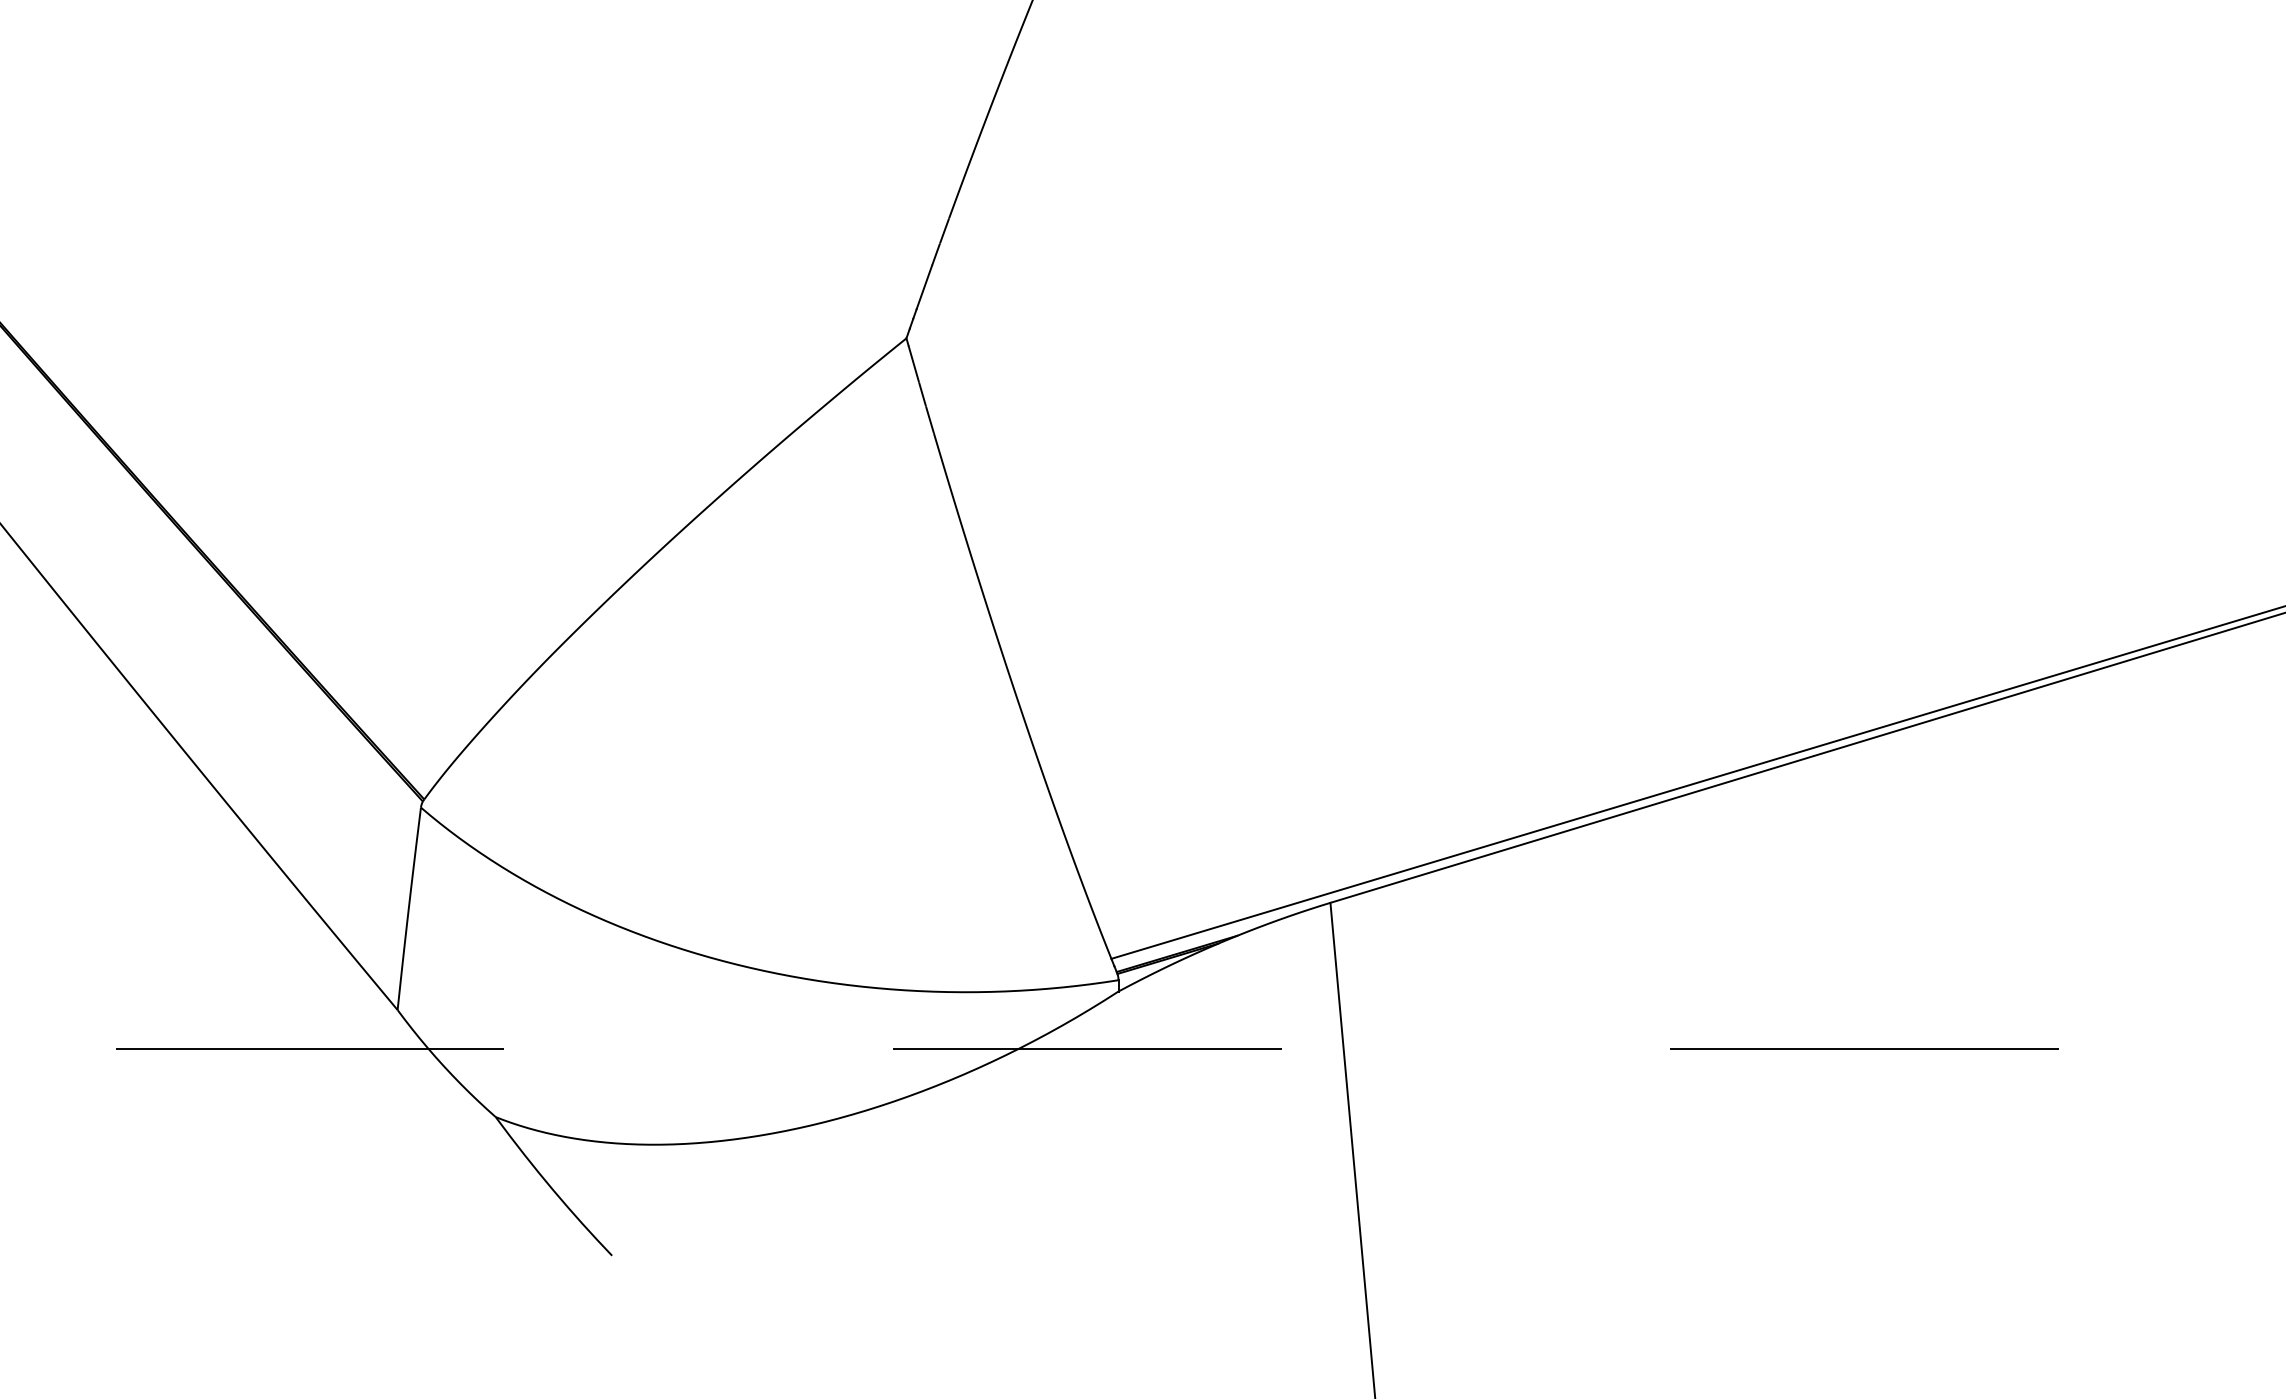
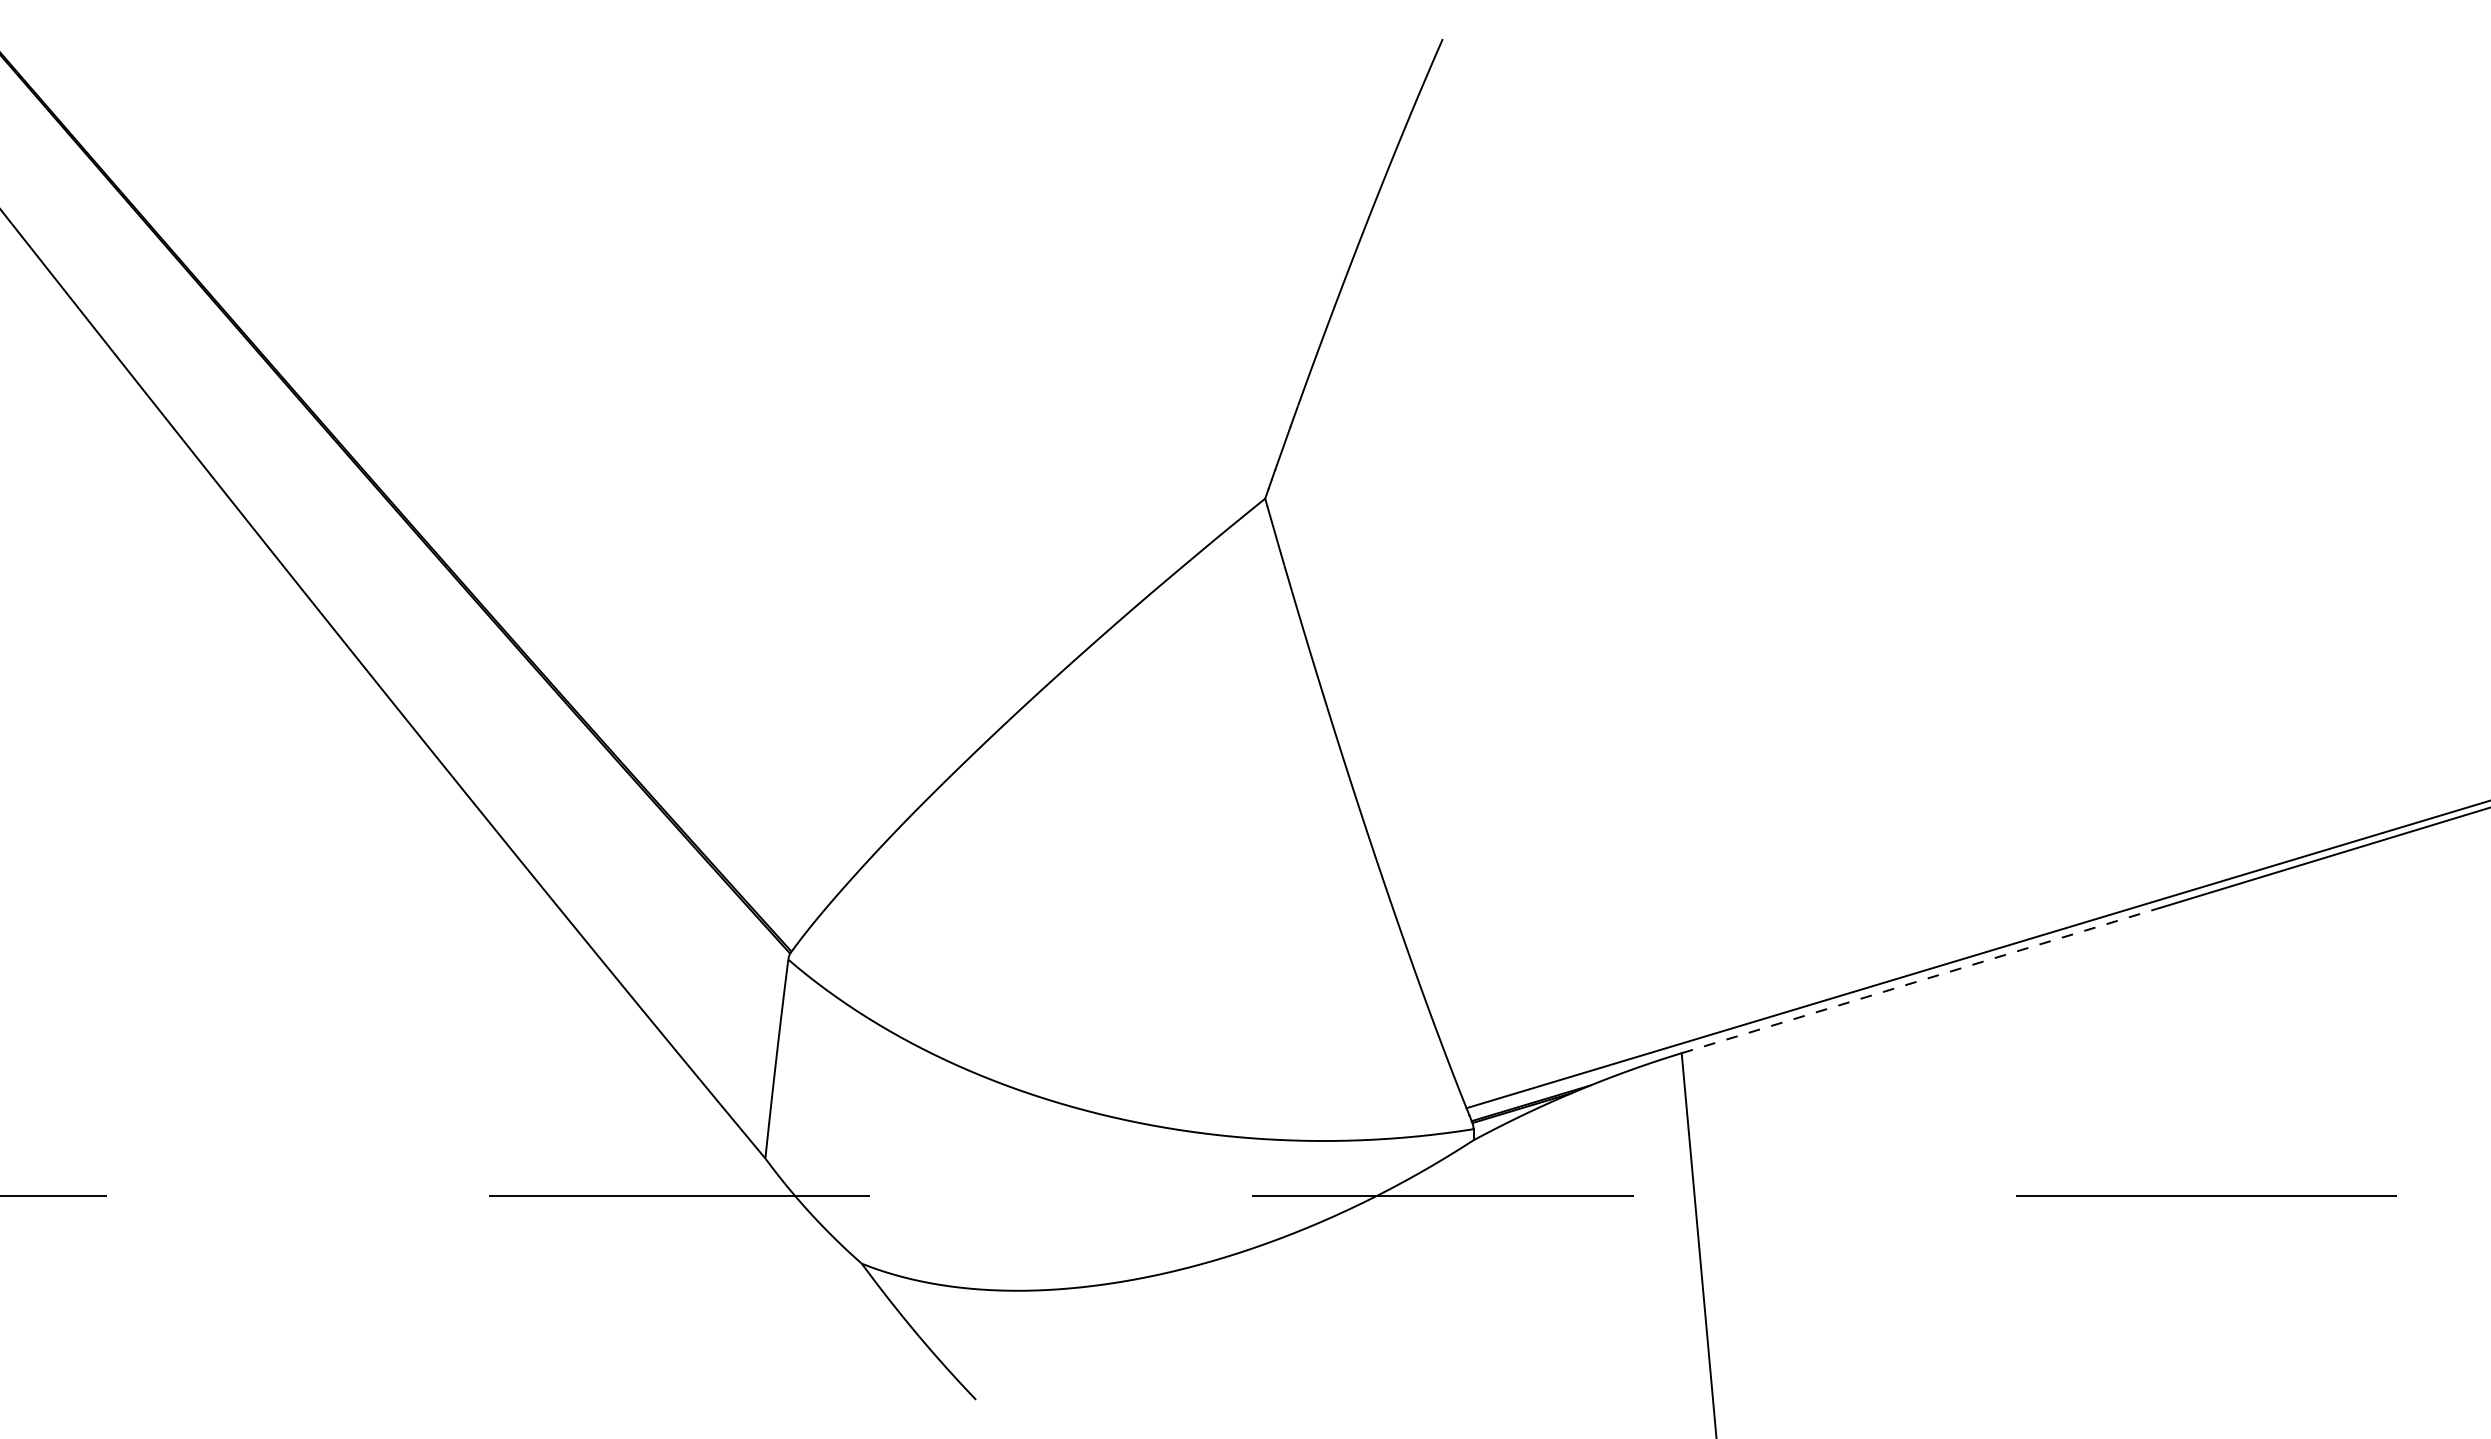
line: (1571, 829) -> (1918, 981), solid -> dashed

